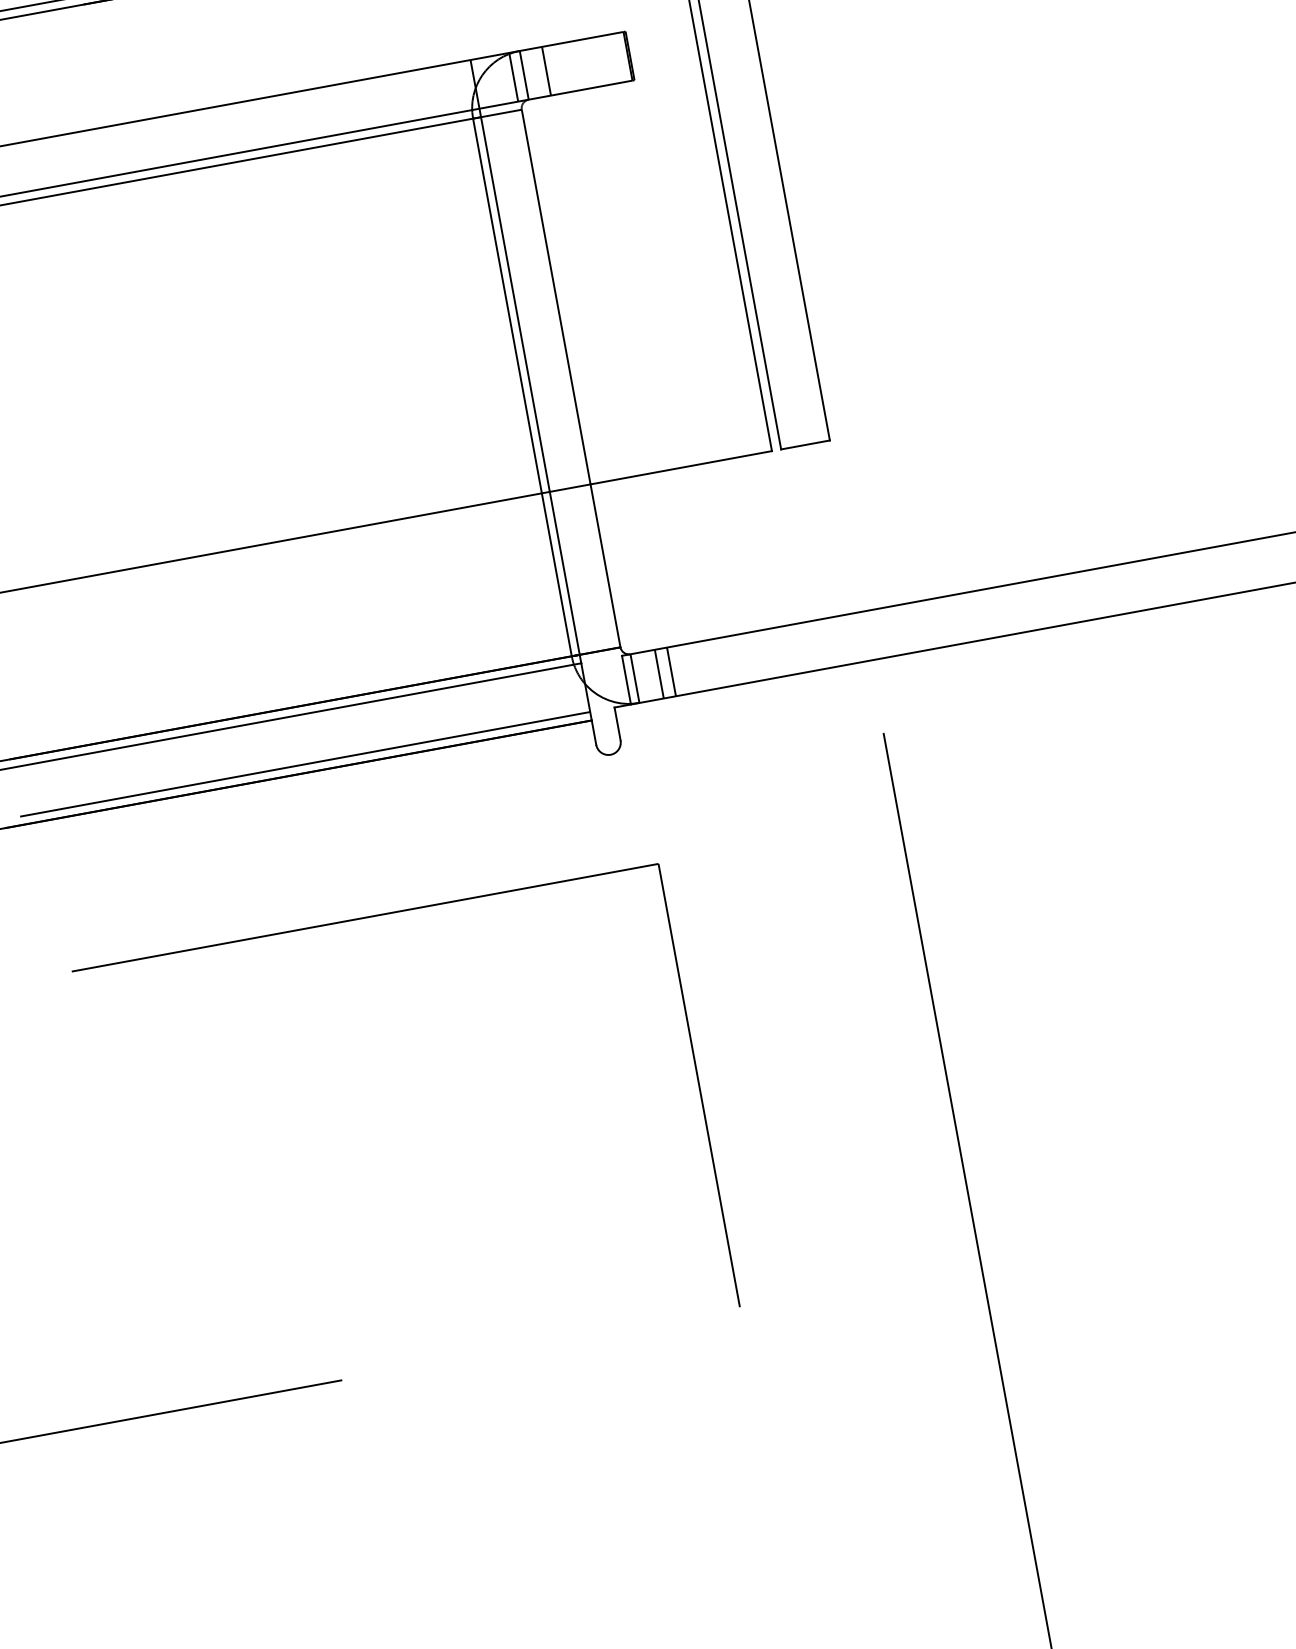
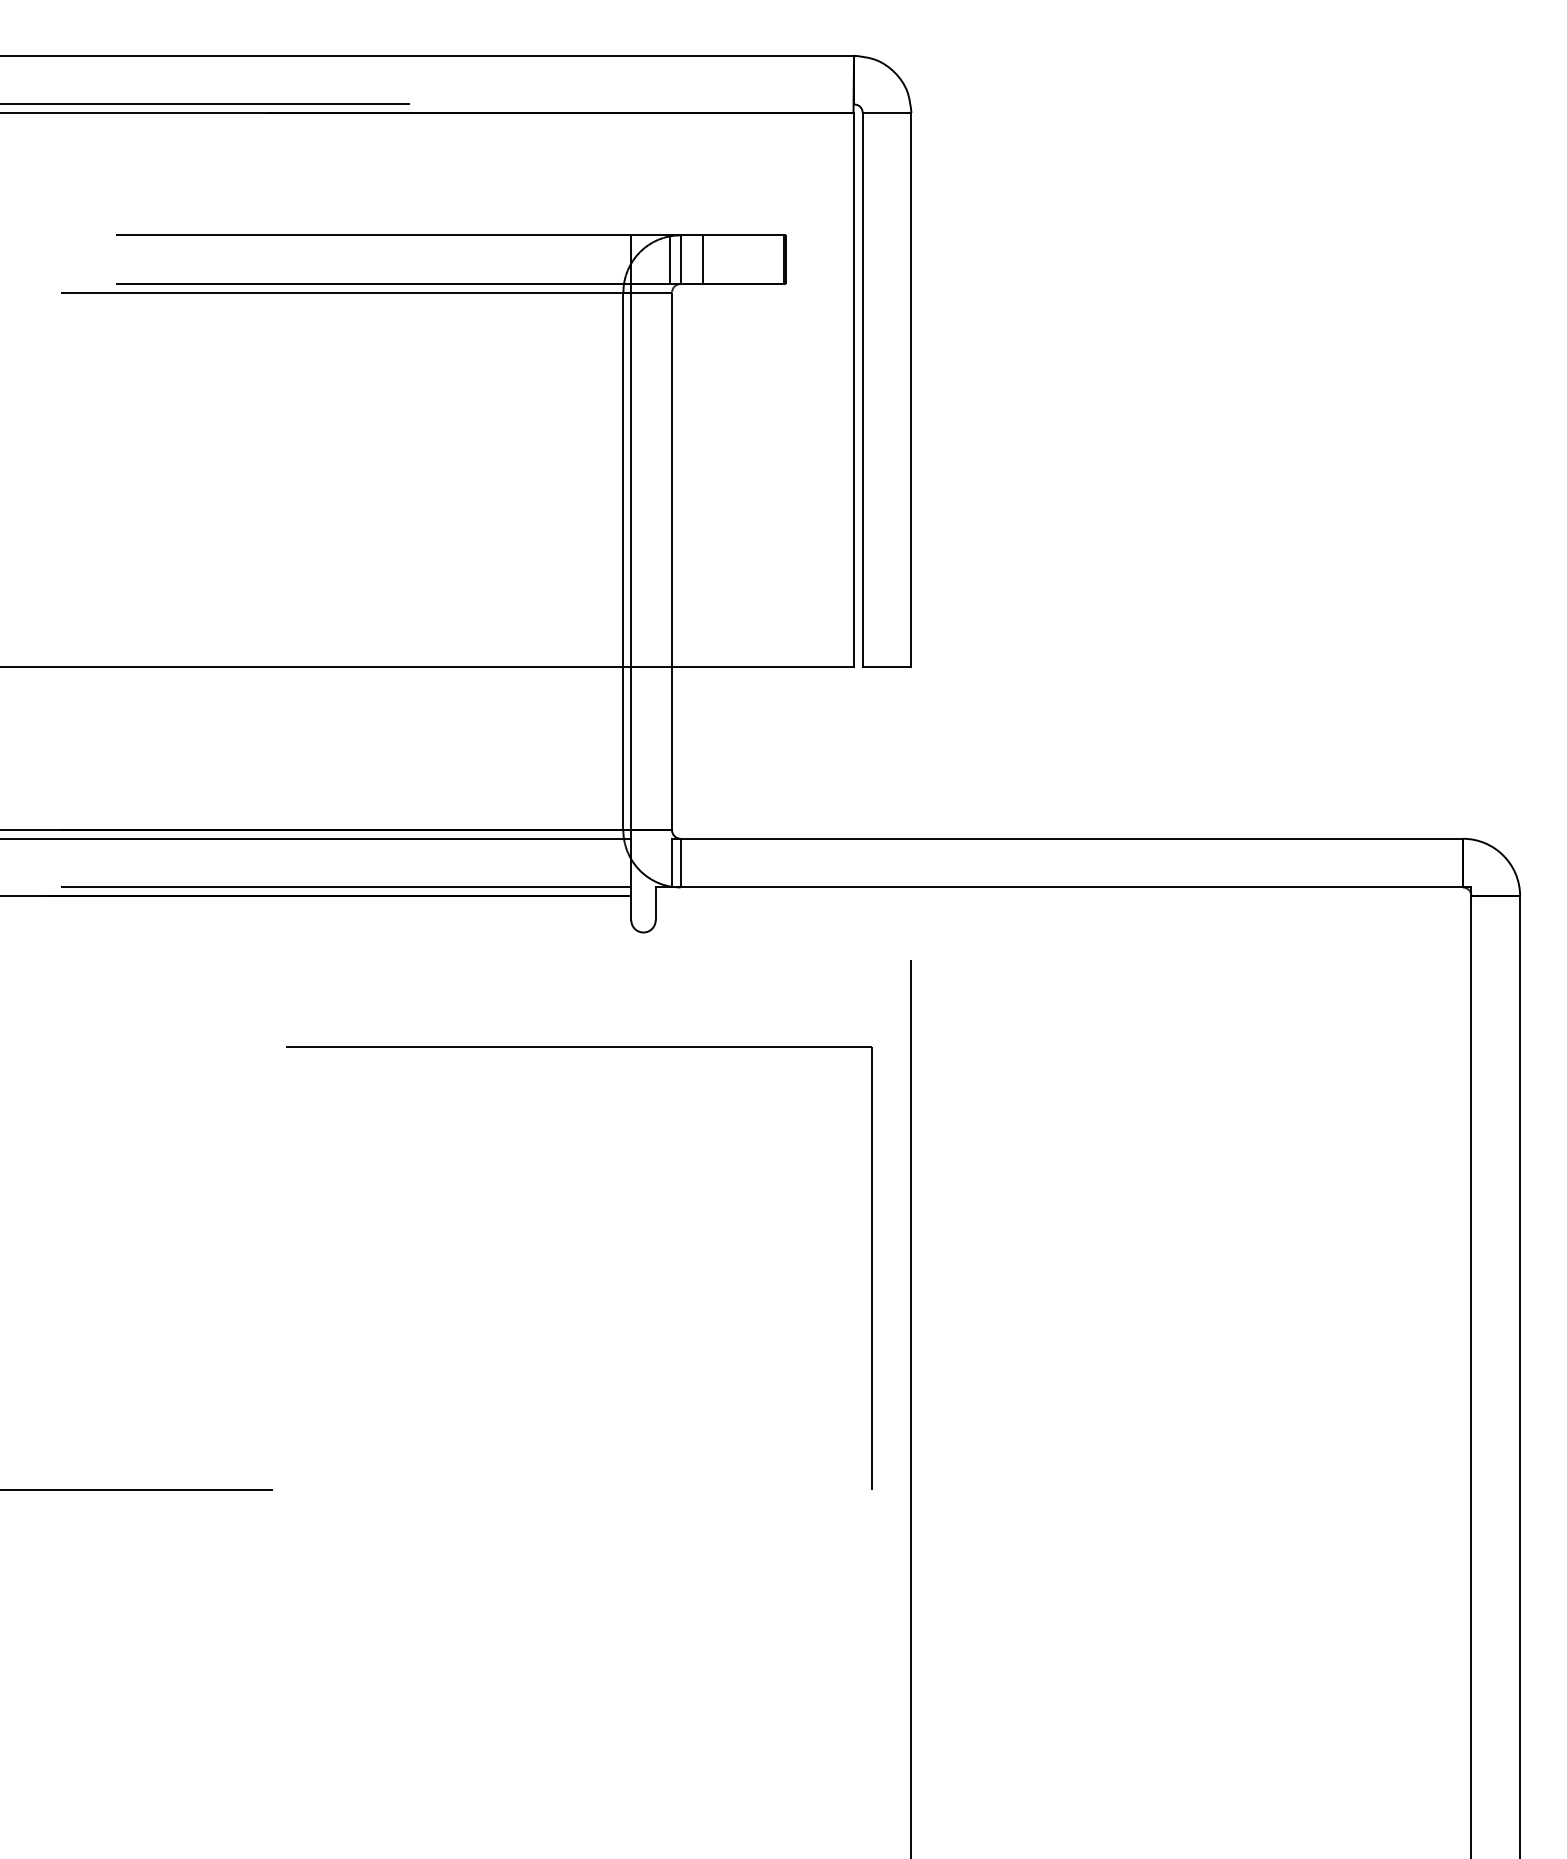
line: (671, 671) -> (717, 862), removed
line: (658, 673) -> (704, 862), removed
part: (365, 918) -> (579, 1047), moved

